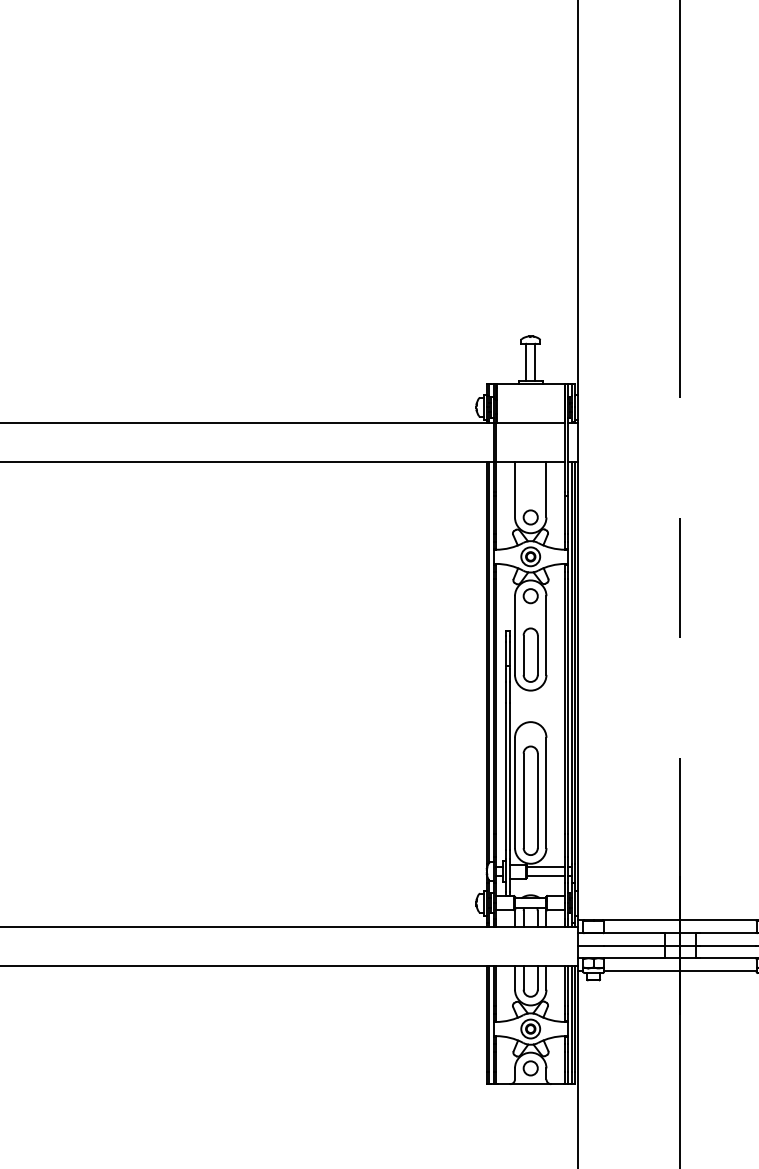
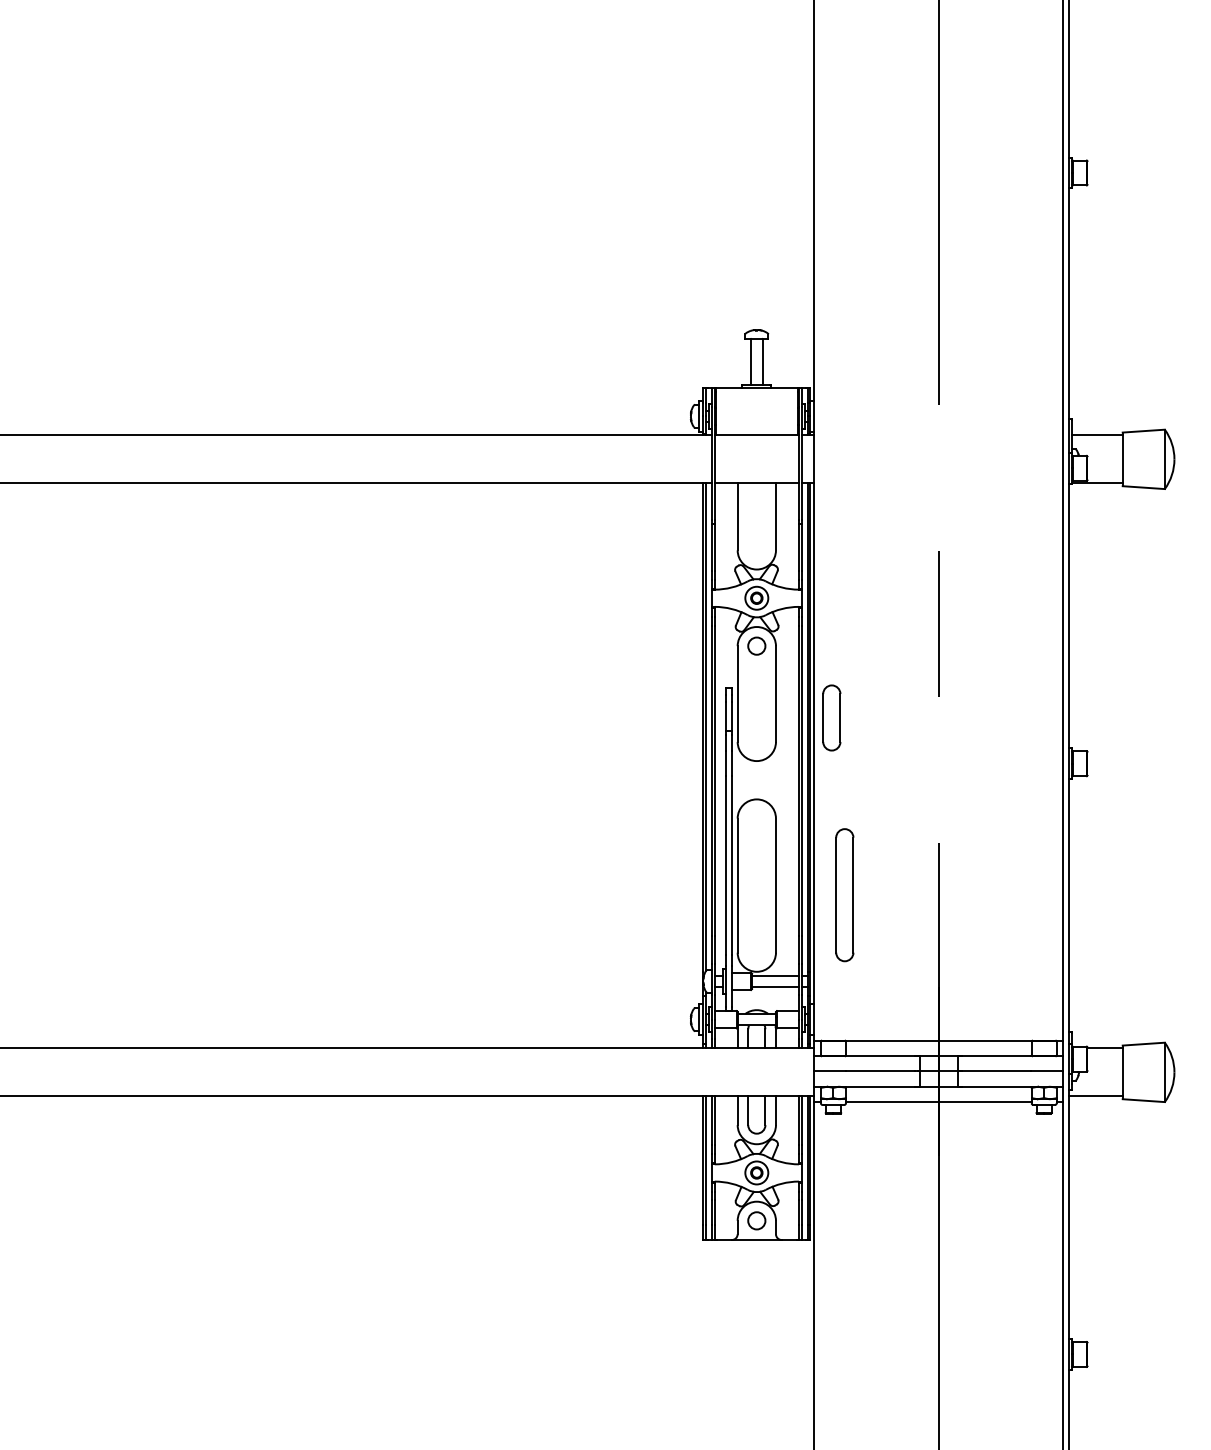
circle: (530, 516) -> (756, 549), removed
part: (530, 654) -> (831, 717), moved
part: (530, 801) -> (844, 895), moved

